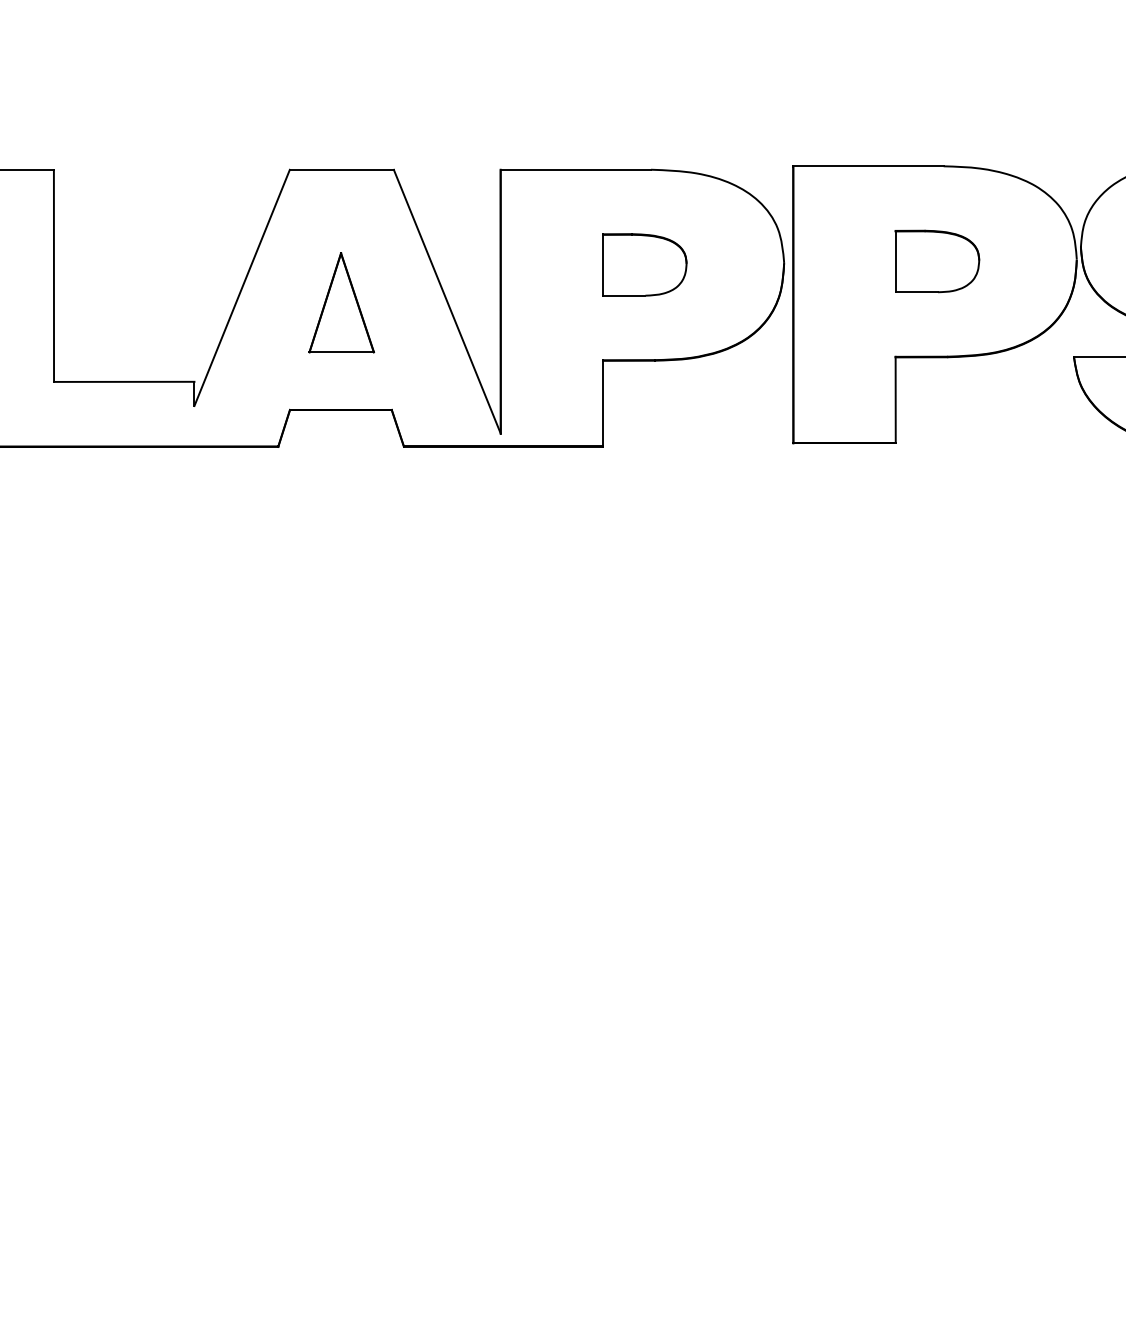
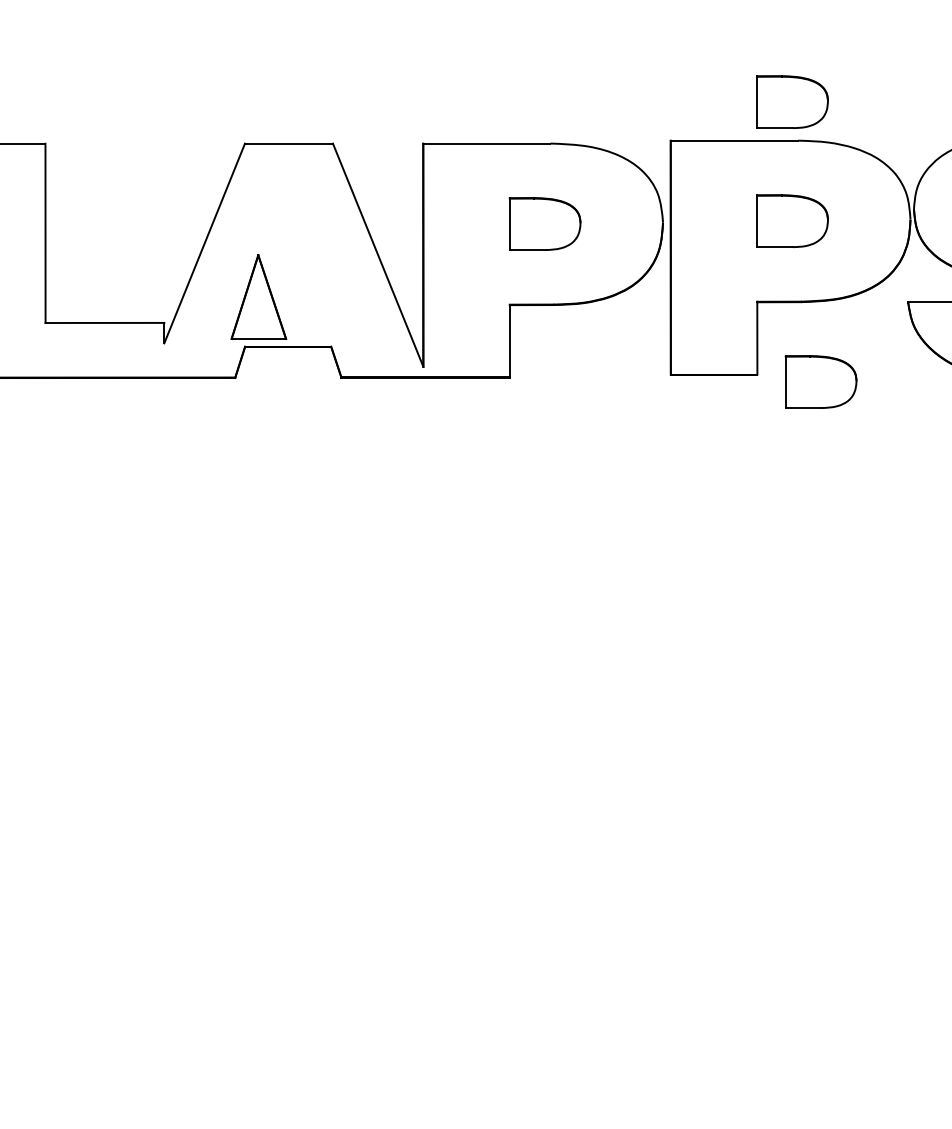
part: (937, 120) -> (792, 101), added
part: (341, 302) -> (258, 296), moved
part: (970, 451) -> (820, 381), added

